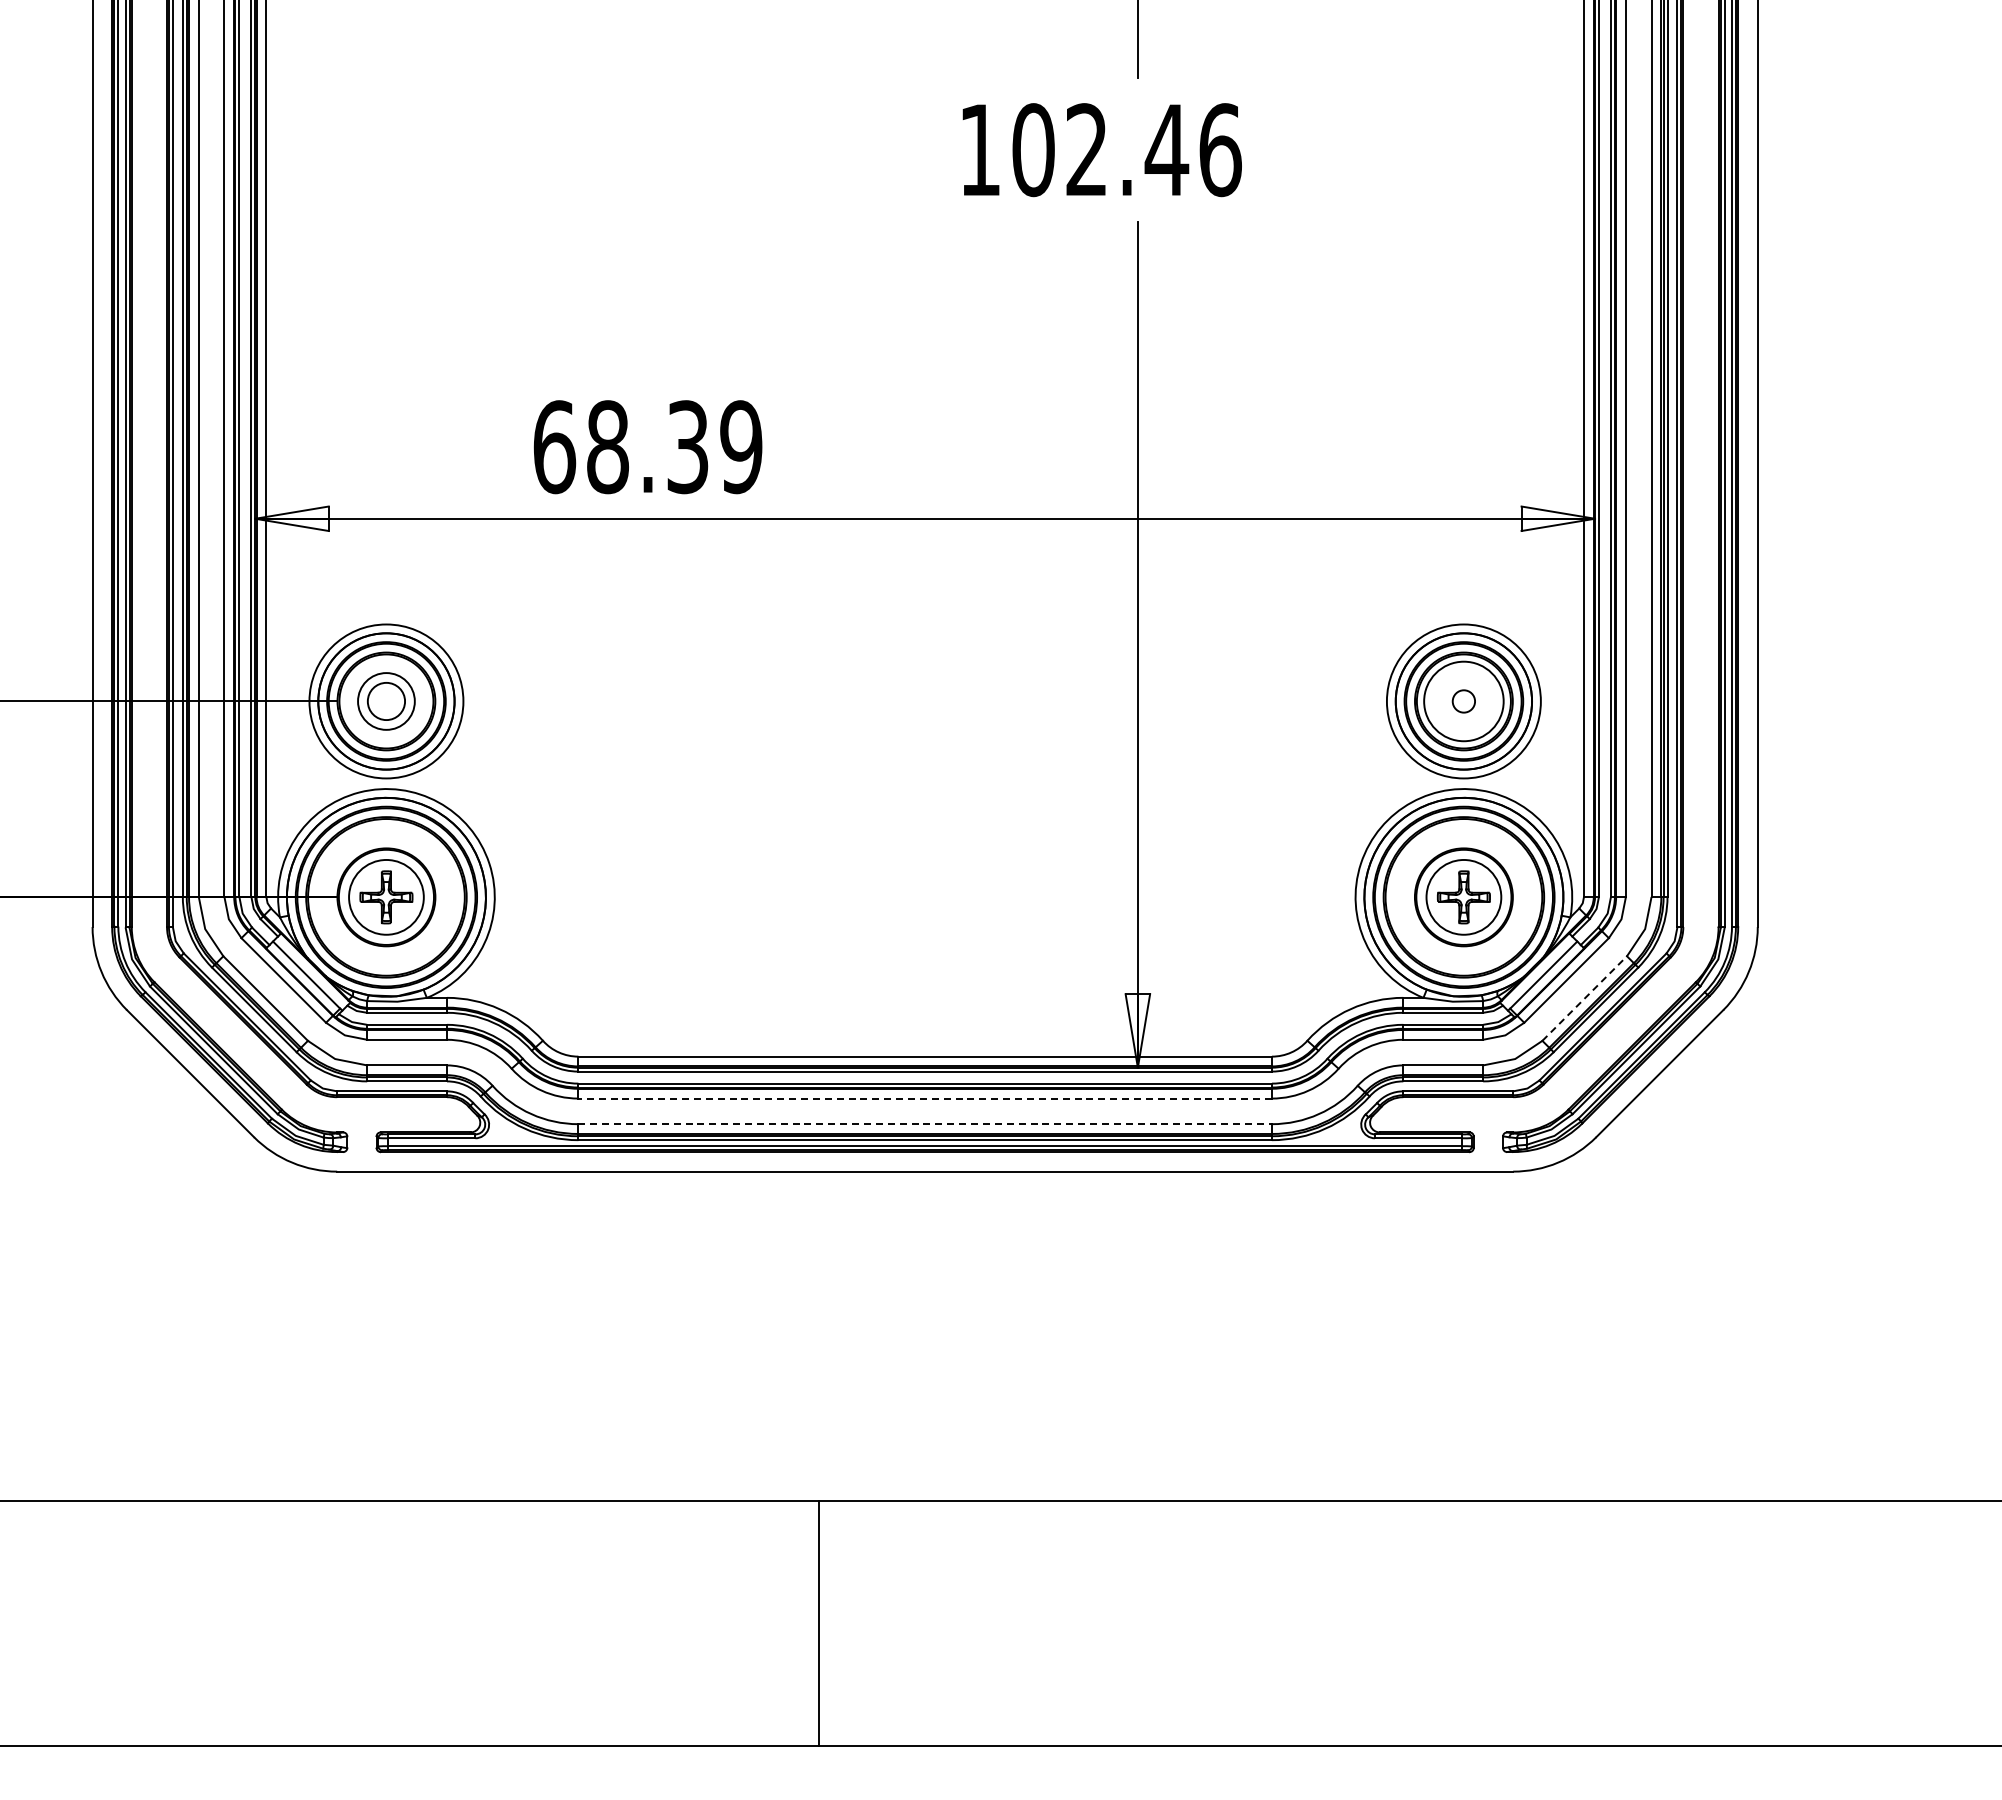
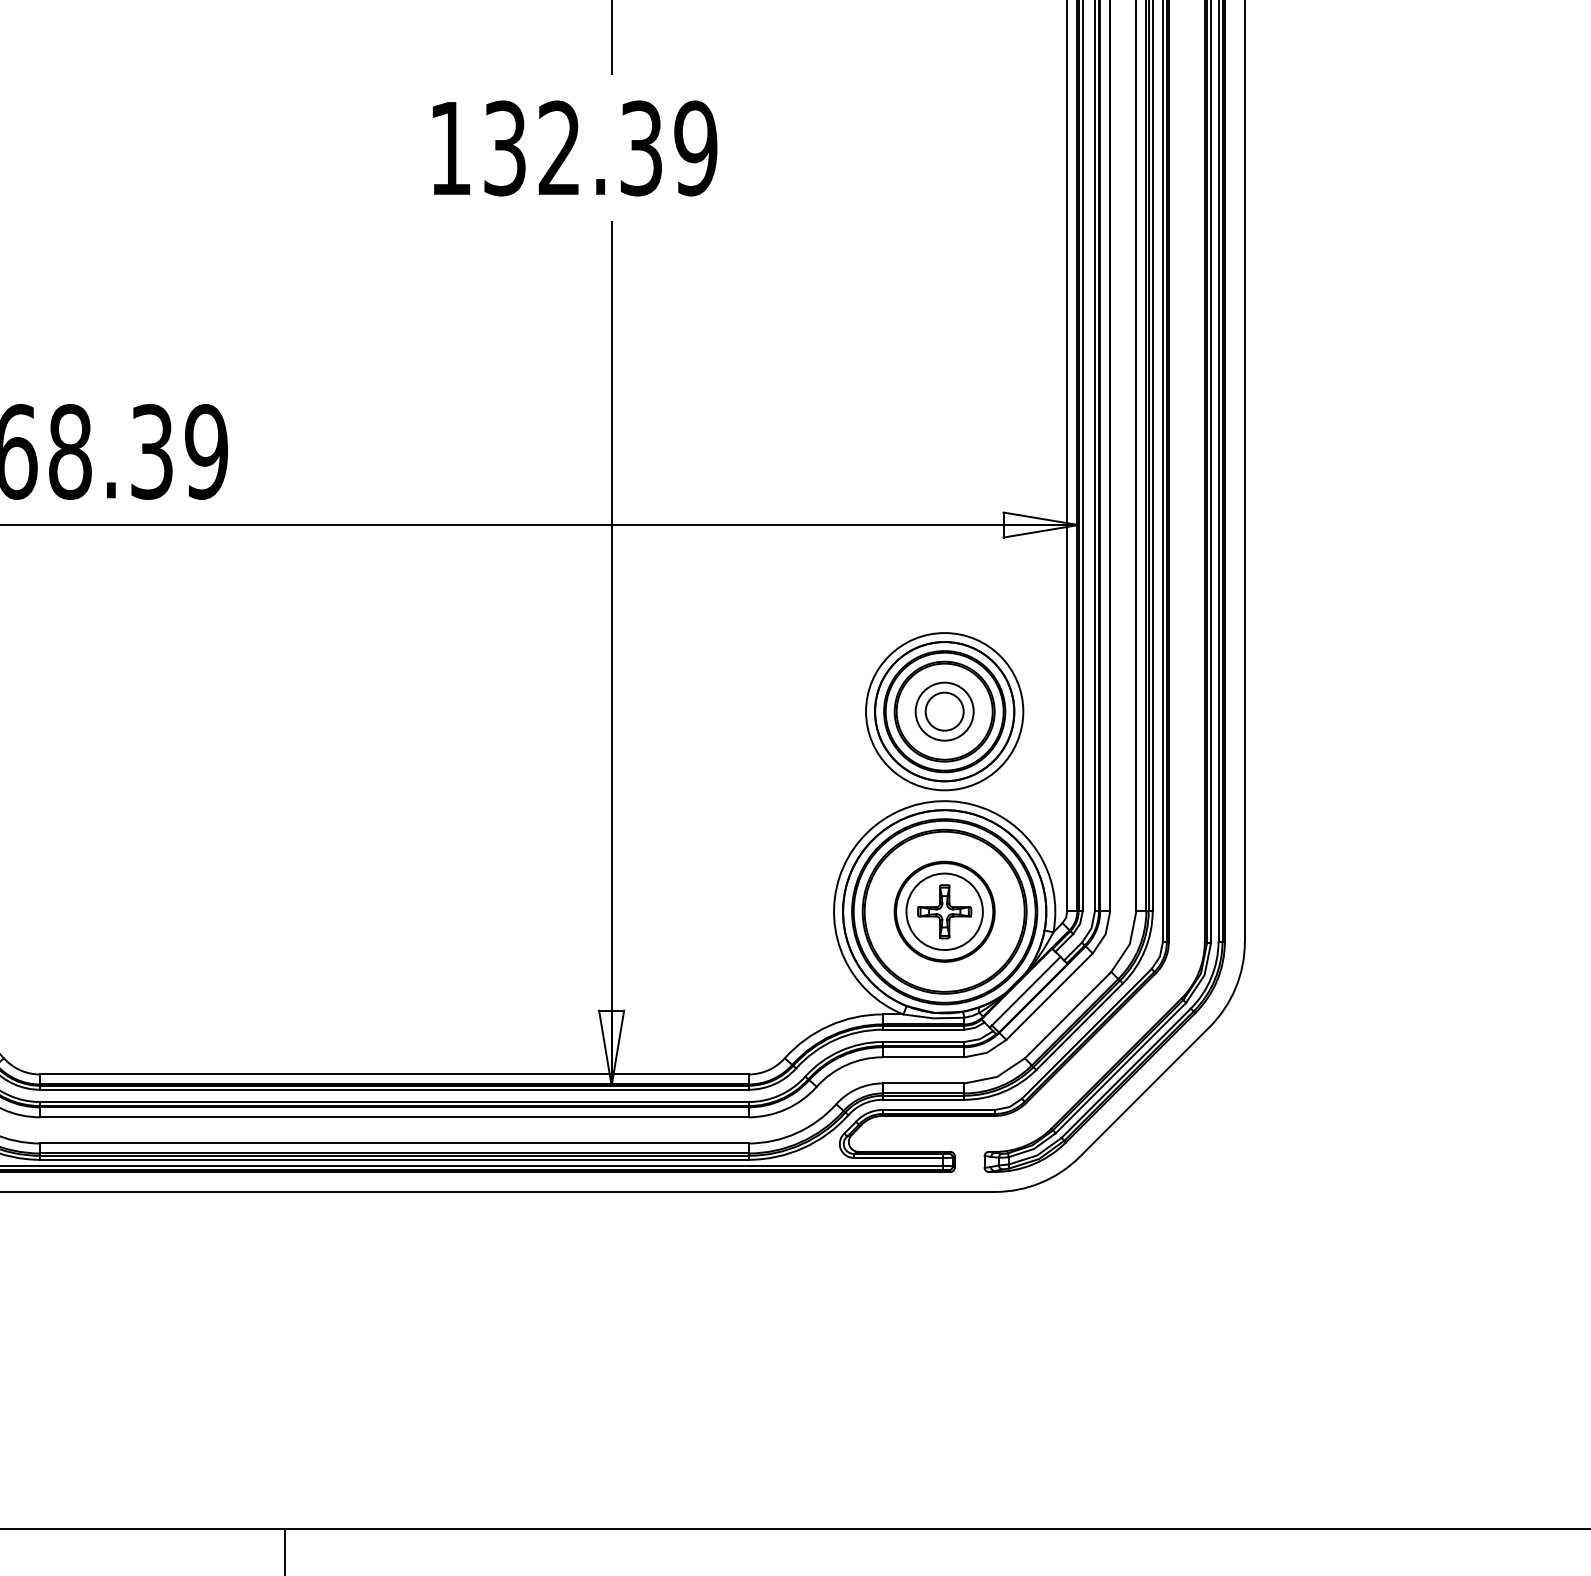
text: (1126, 150) -> (600, 148), 102.46 -> 132.39
circle: (1463, 701) -> (944, 711), size x0.71
circle: (1463, 701) -> (944, 711), size x1.67
line: (1584, 998) -> (1067, 1015), dashed -> solid
line: (925, 1098) -> (394, 1117), dashed -> solid
line: (925, 1124) -> (394, 1143), dashed -> solid

